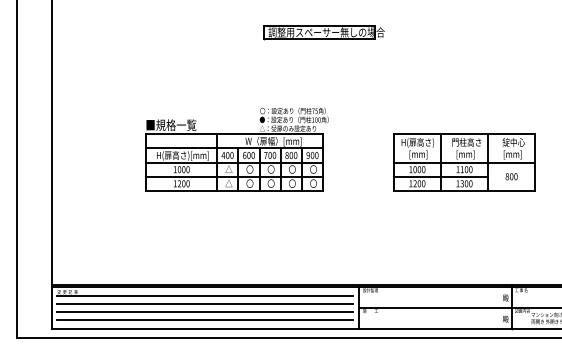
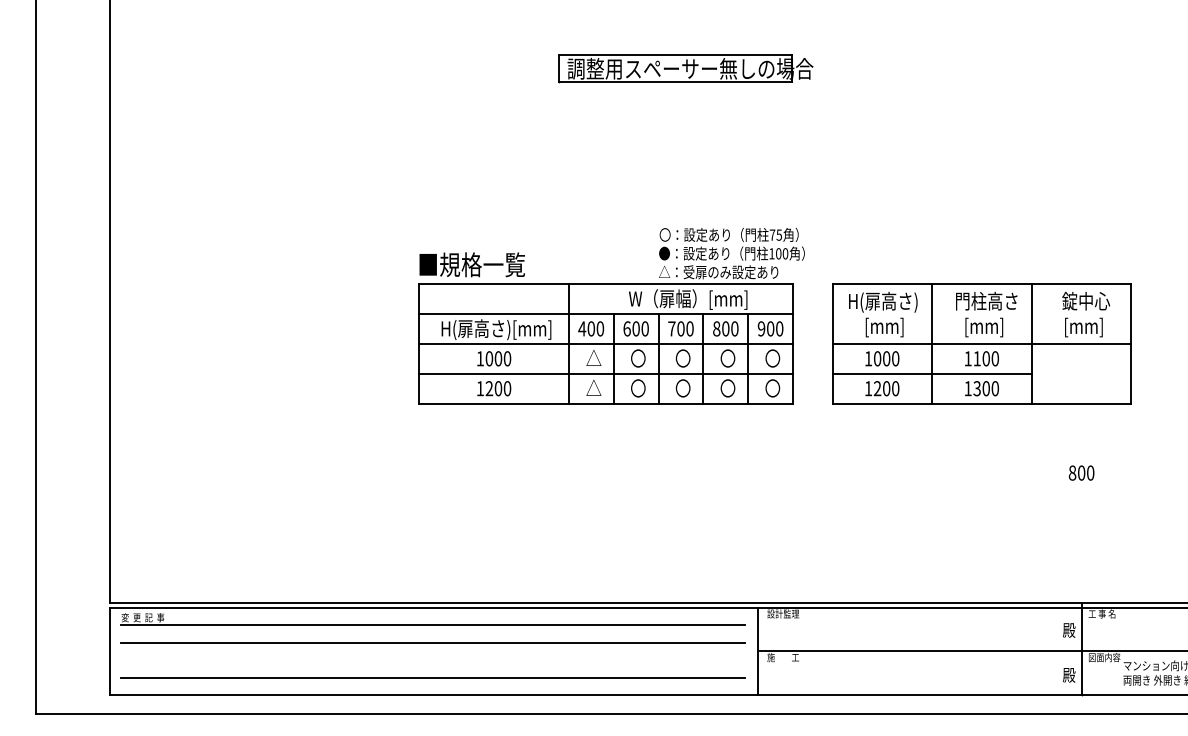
part: (236, 149) -> (609, 316), moved
text: (511, 176) -> (1081, 472), moved
line: (204, 312) -> (432, 660), removed

